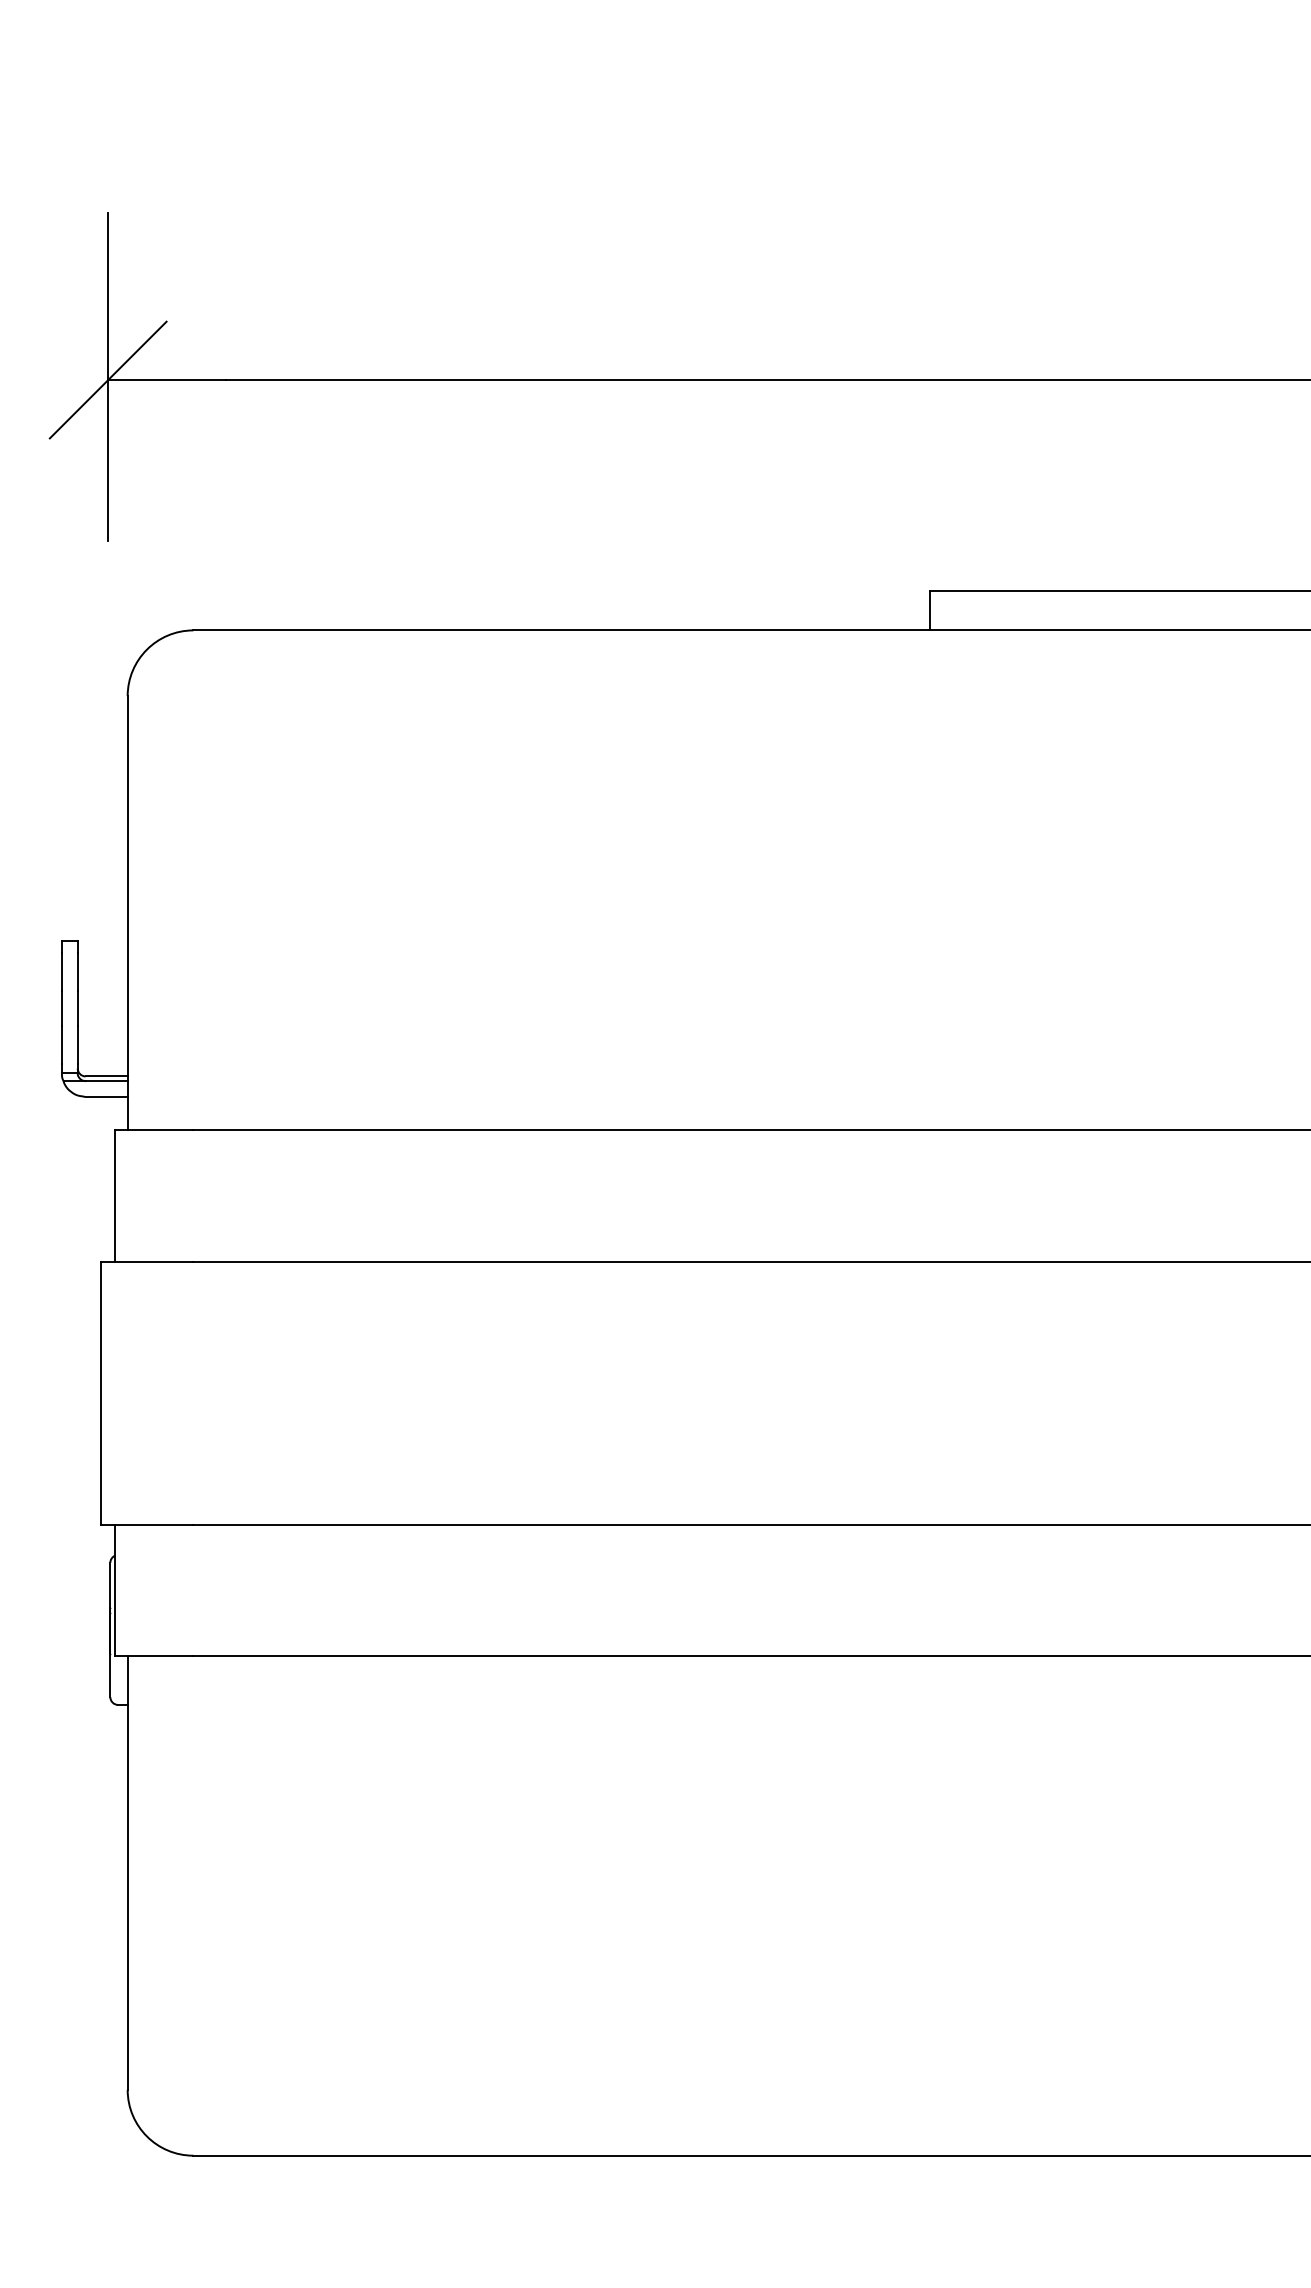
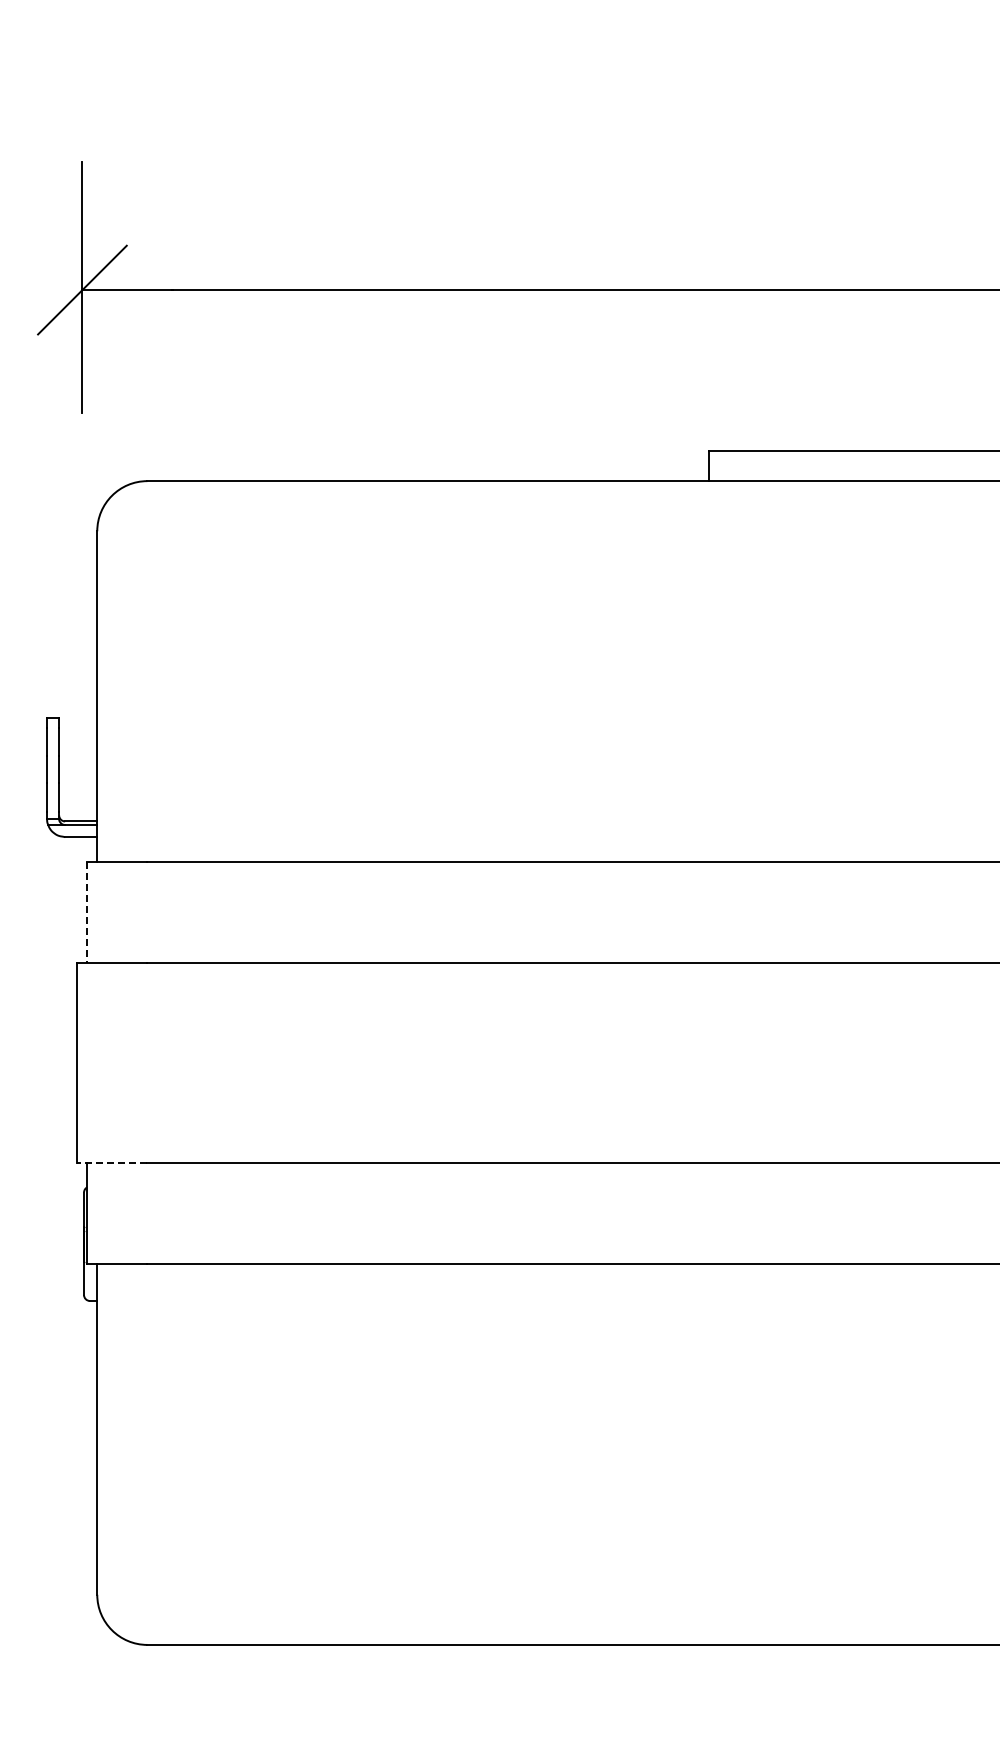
line: (114, 1197) -> (87, 913), solid -> dashed
line: (146, 1524) -> (111, 1163), solid -> dashed

